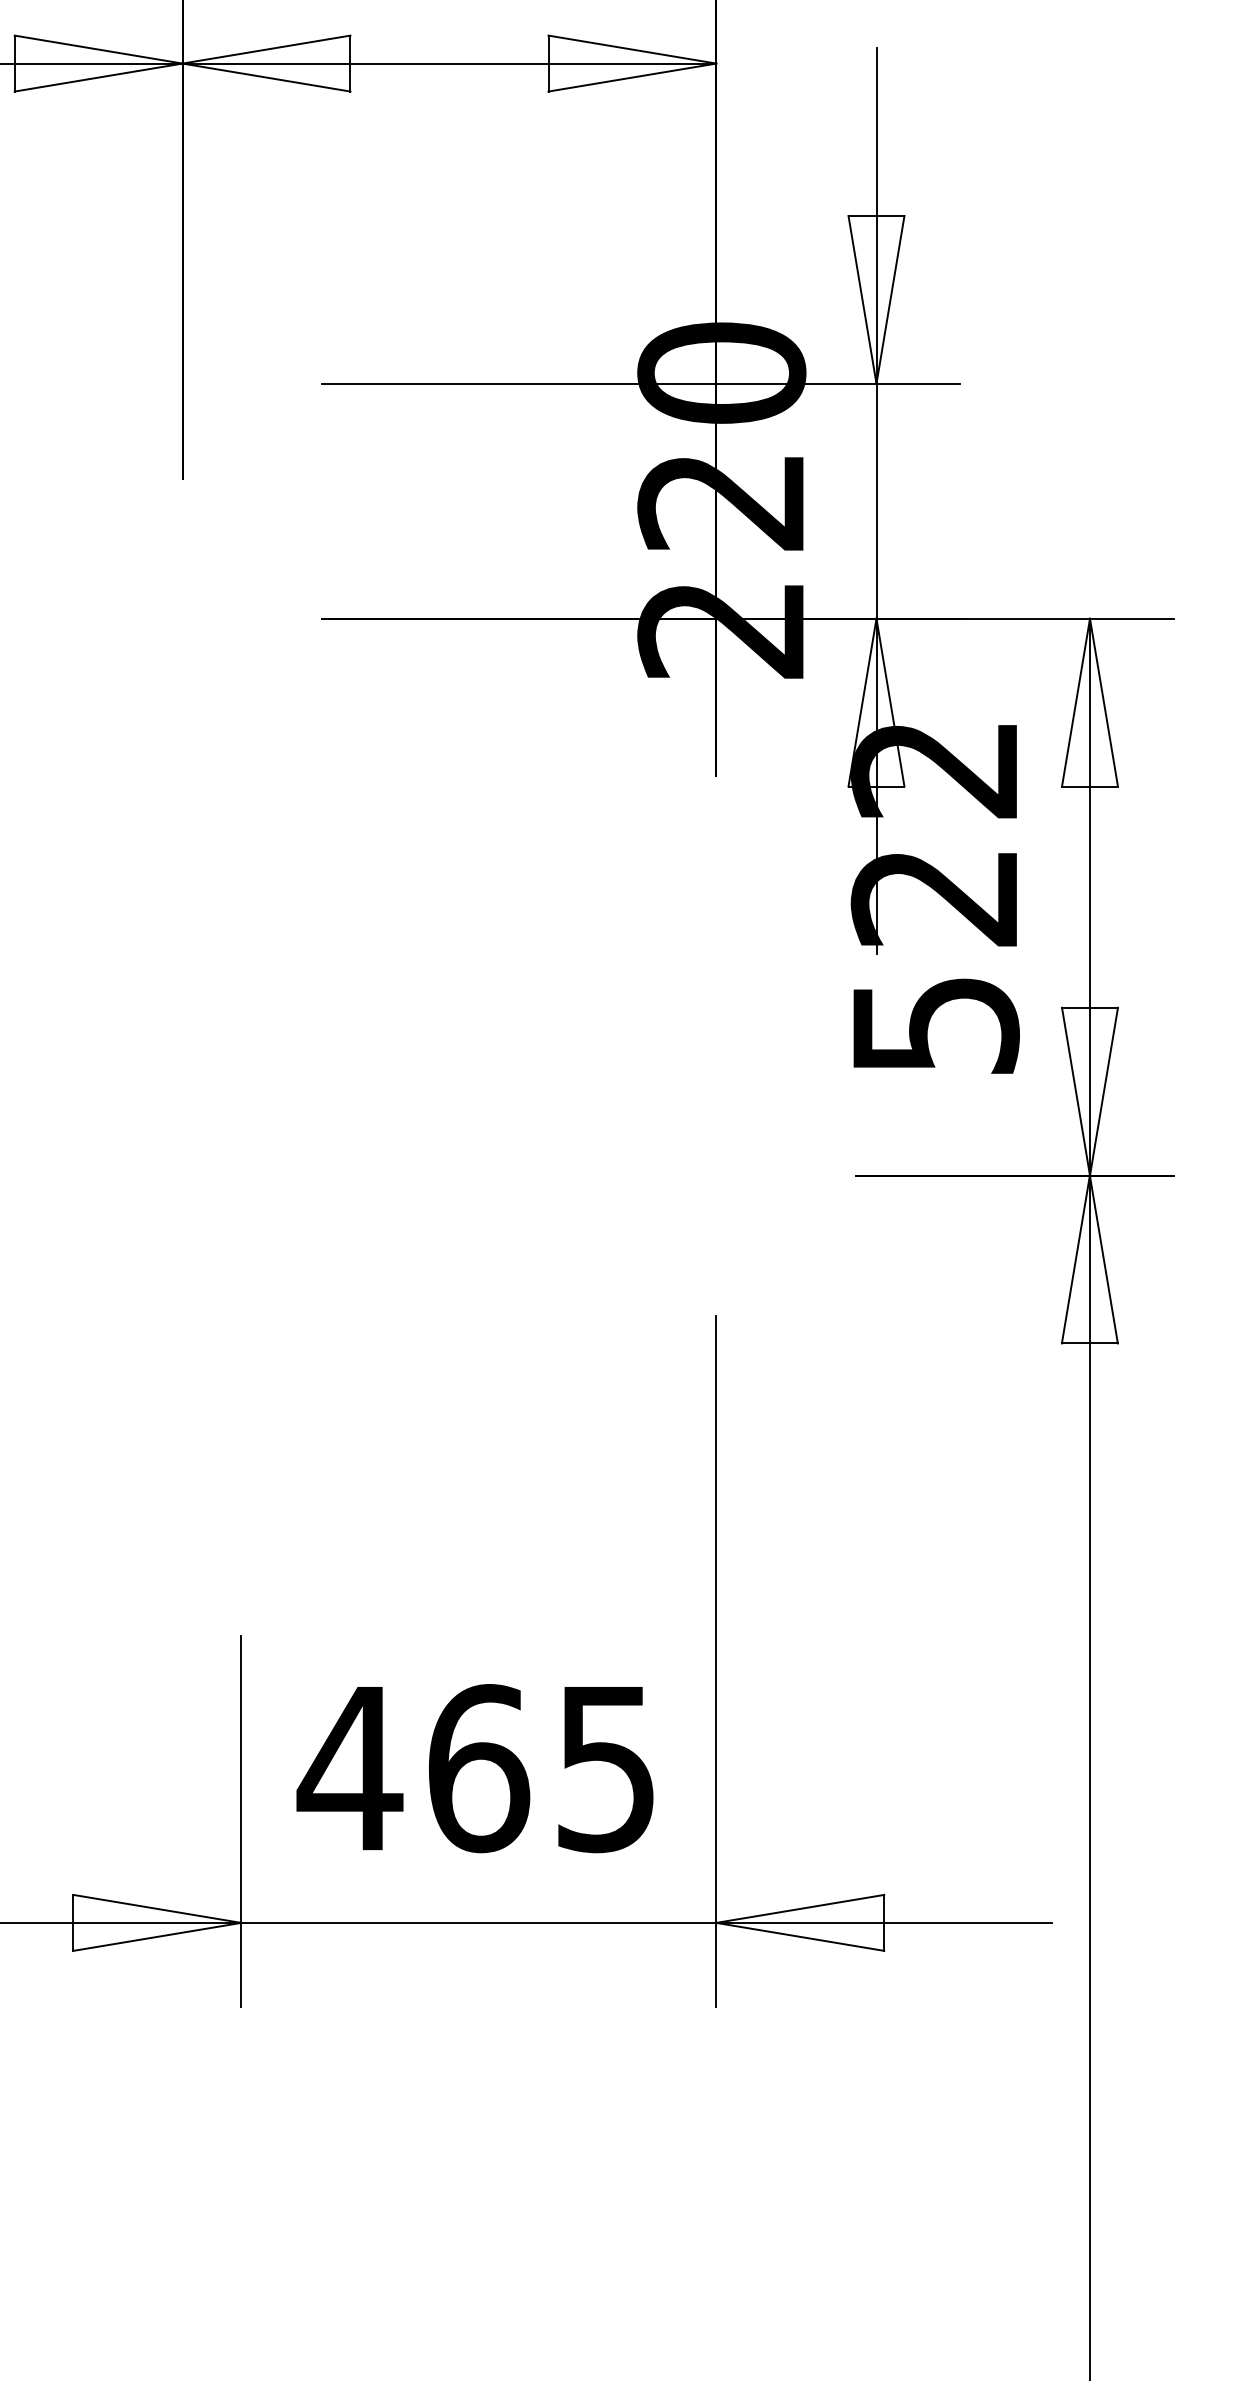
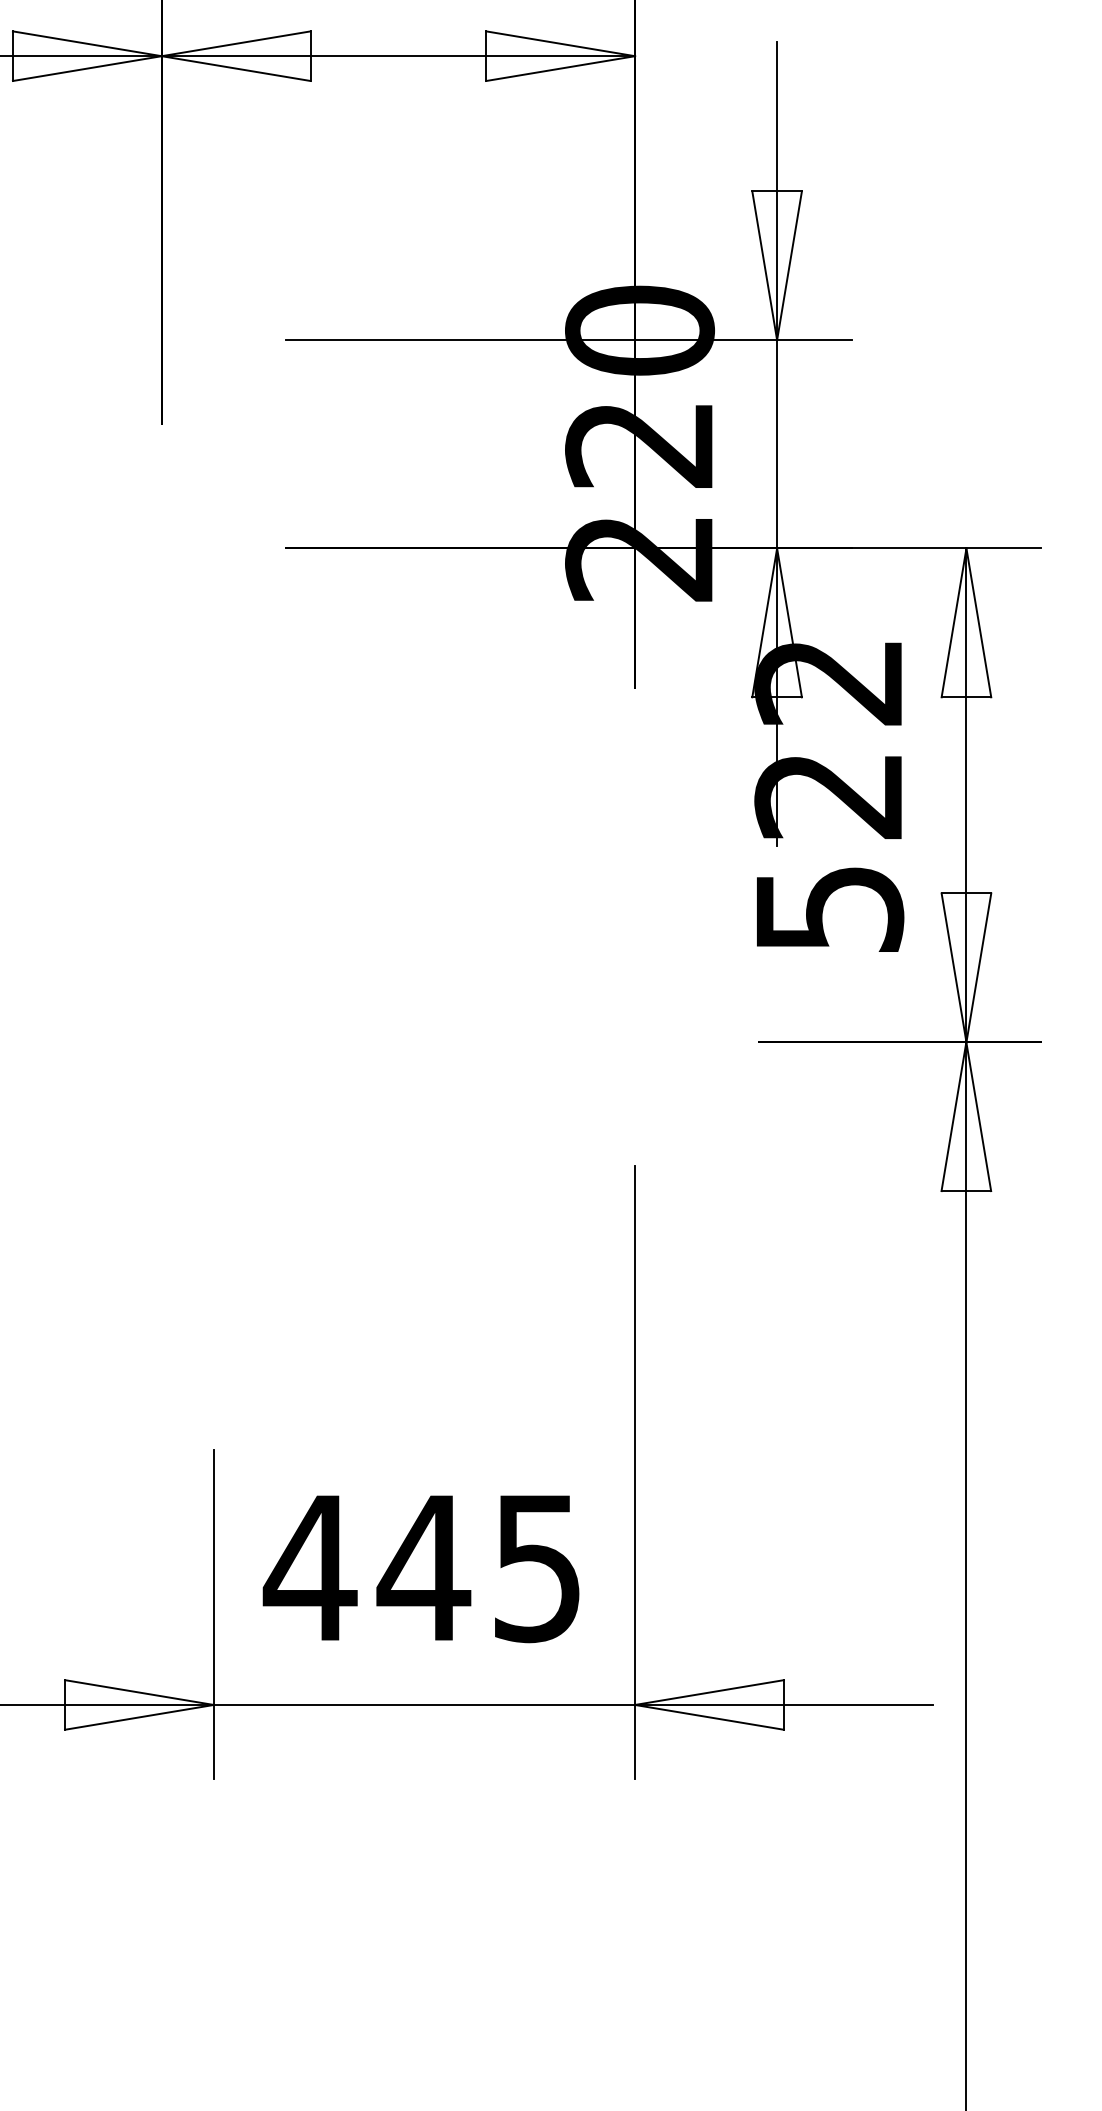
text: (477, 1769) -> (423, 1568), 465 -> 445

